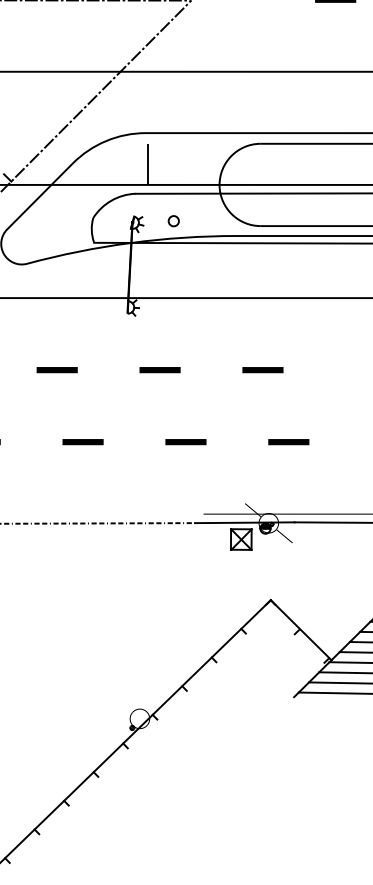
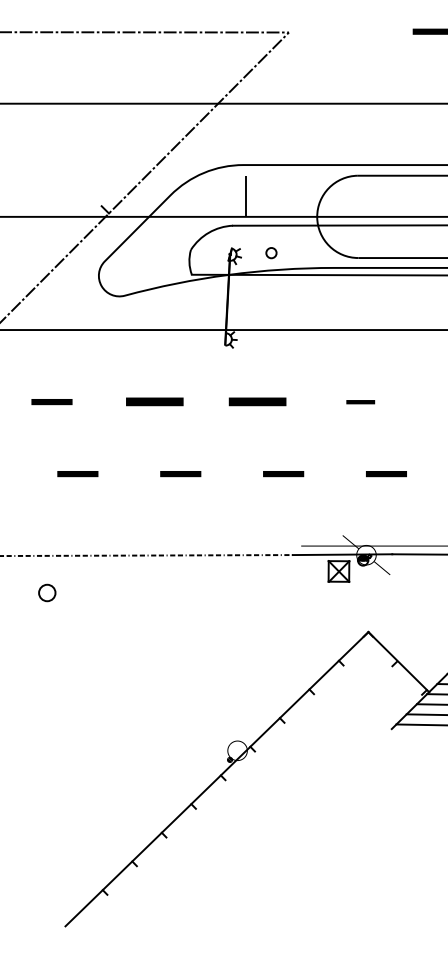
part: (56, 370) -> (154, 402), size x1.4
part: (159, 370) -> (257, 402), size x1.4
part: (262, 370) -> (360, 402), size x0.7

